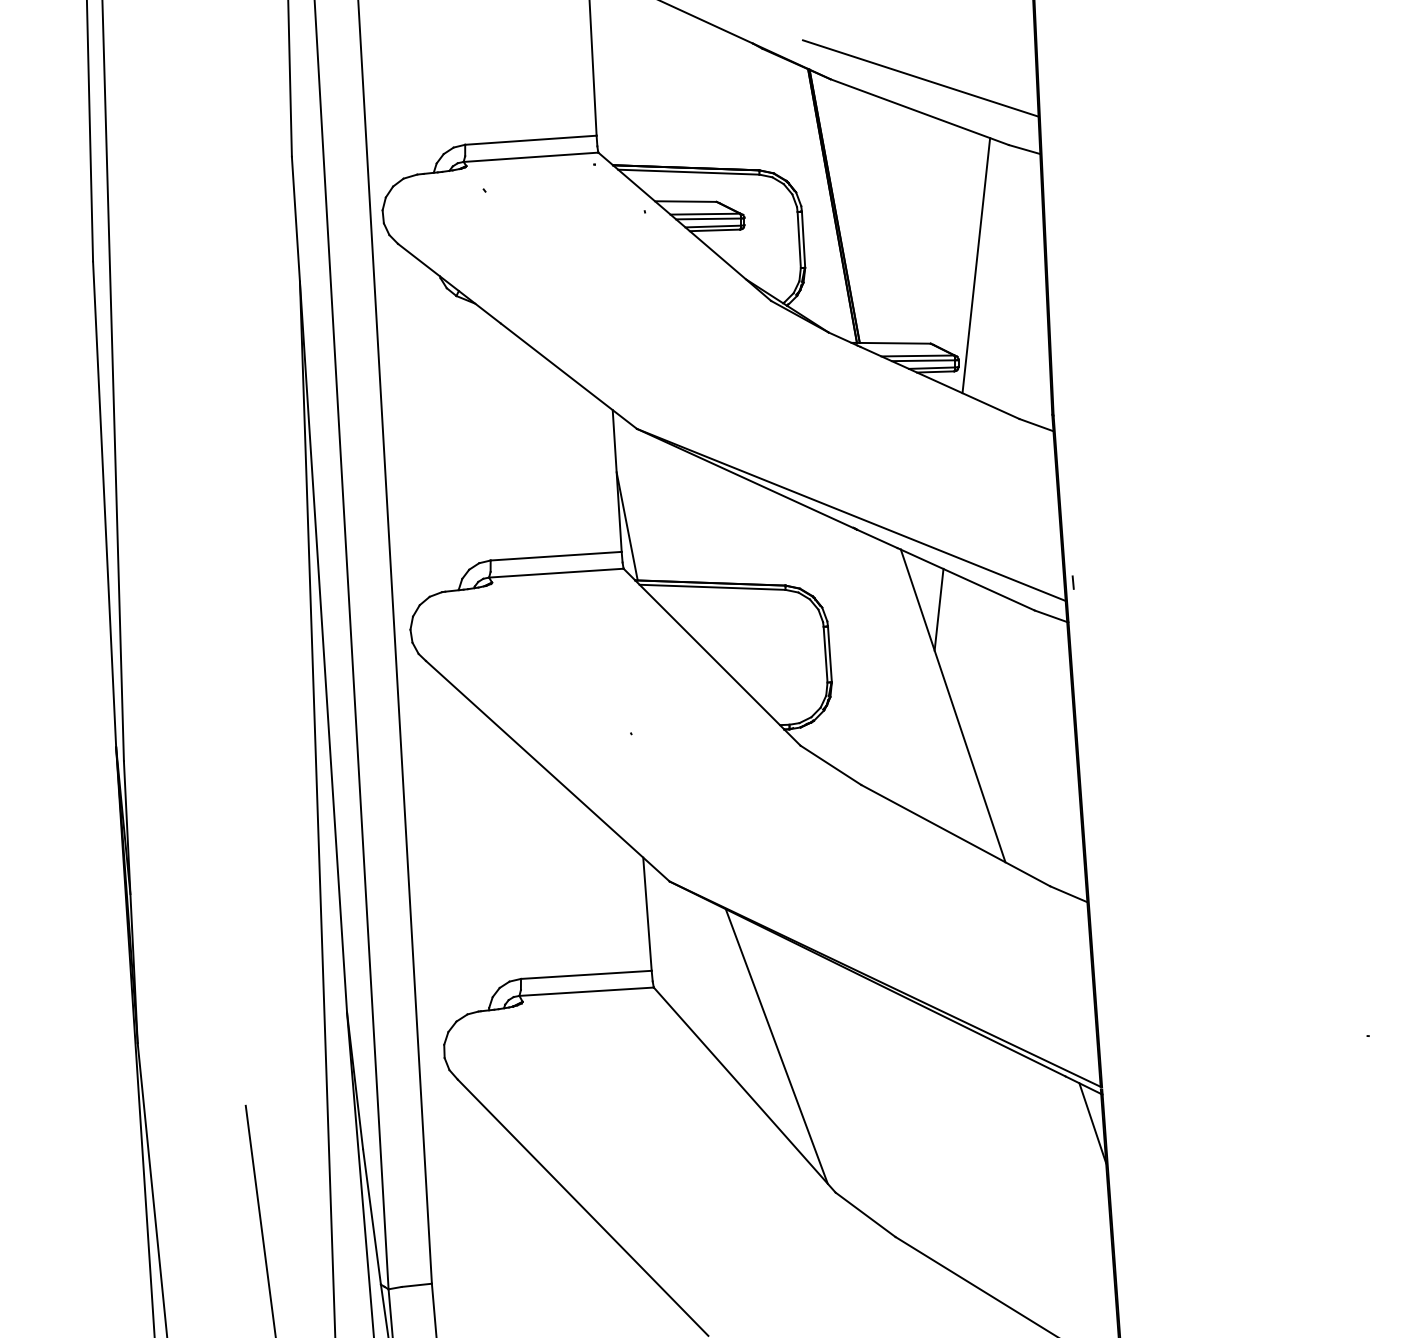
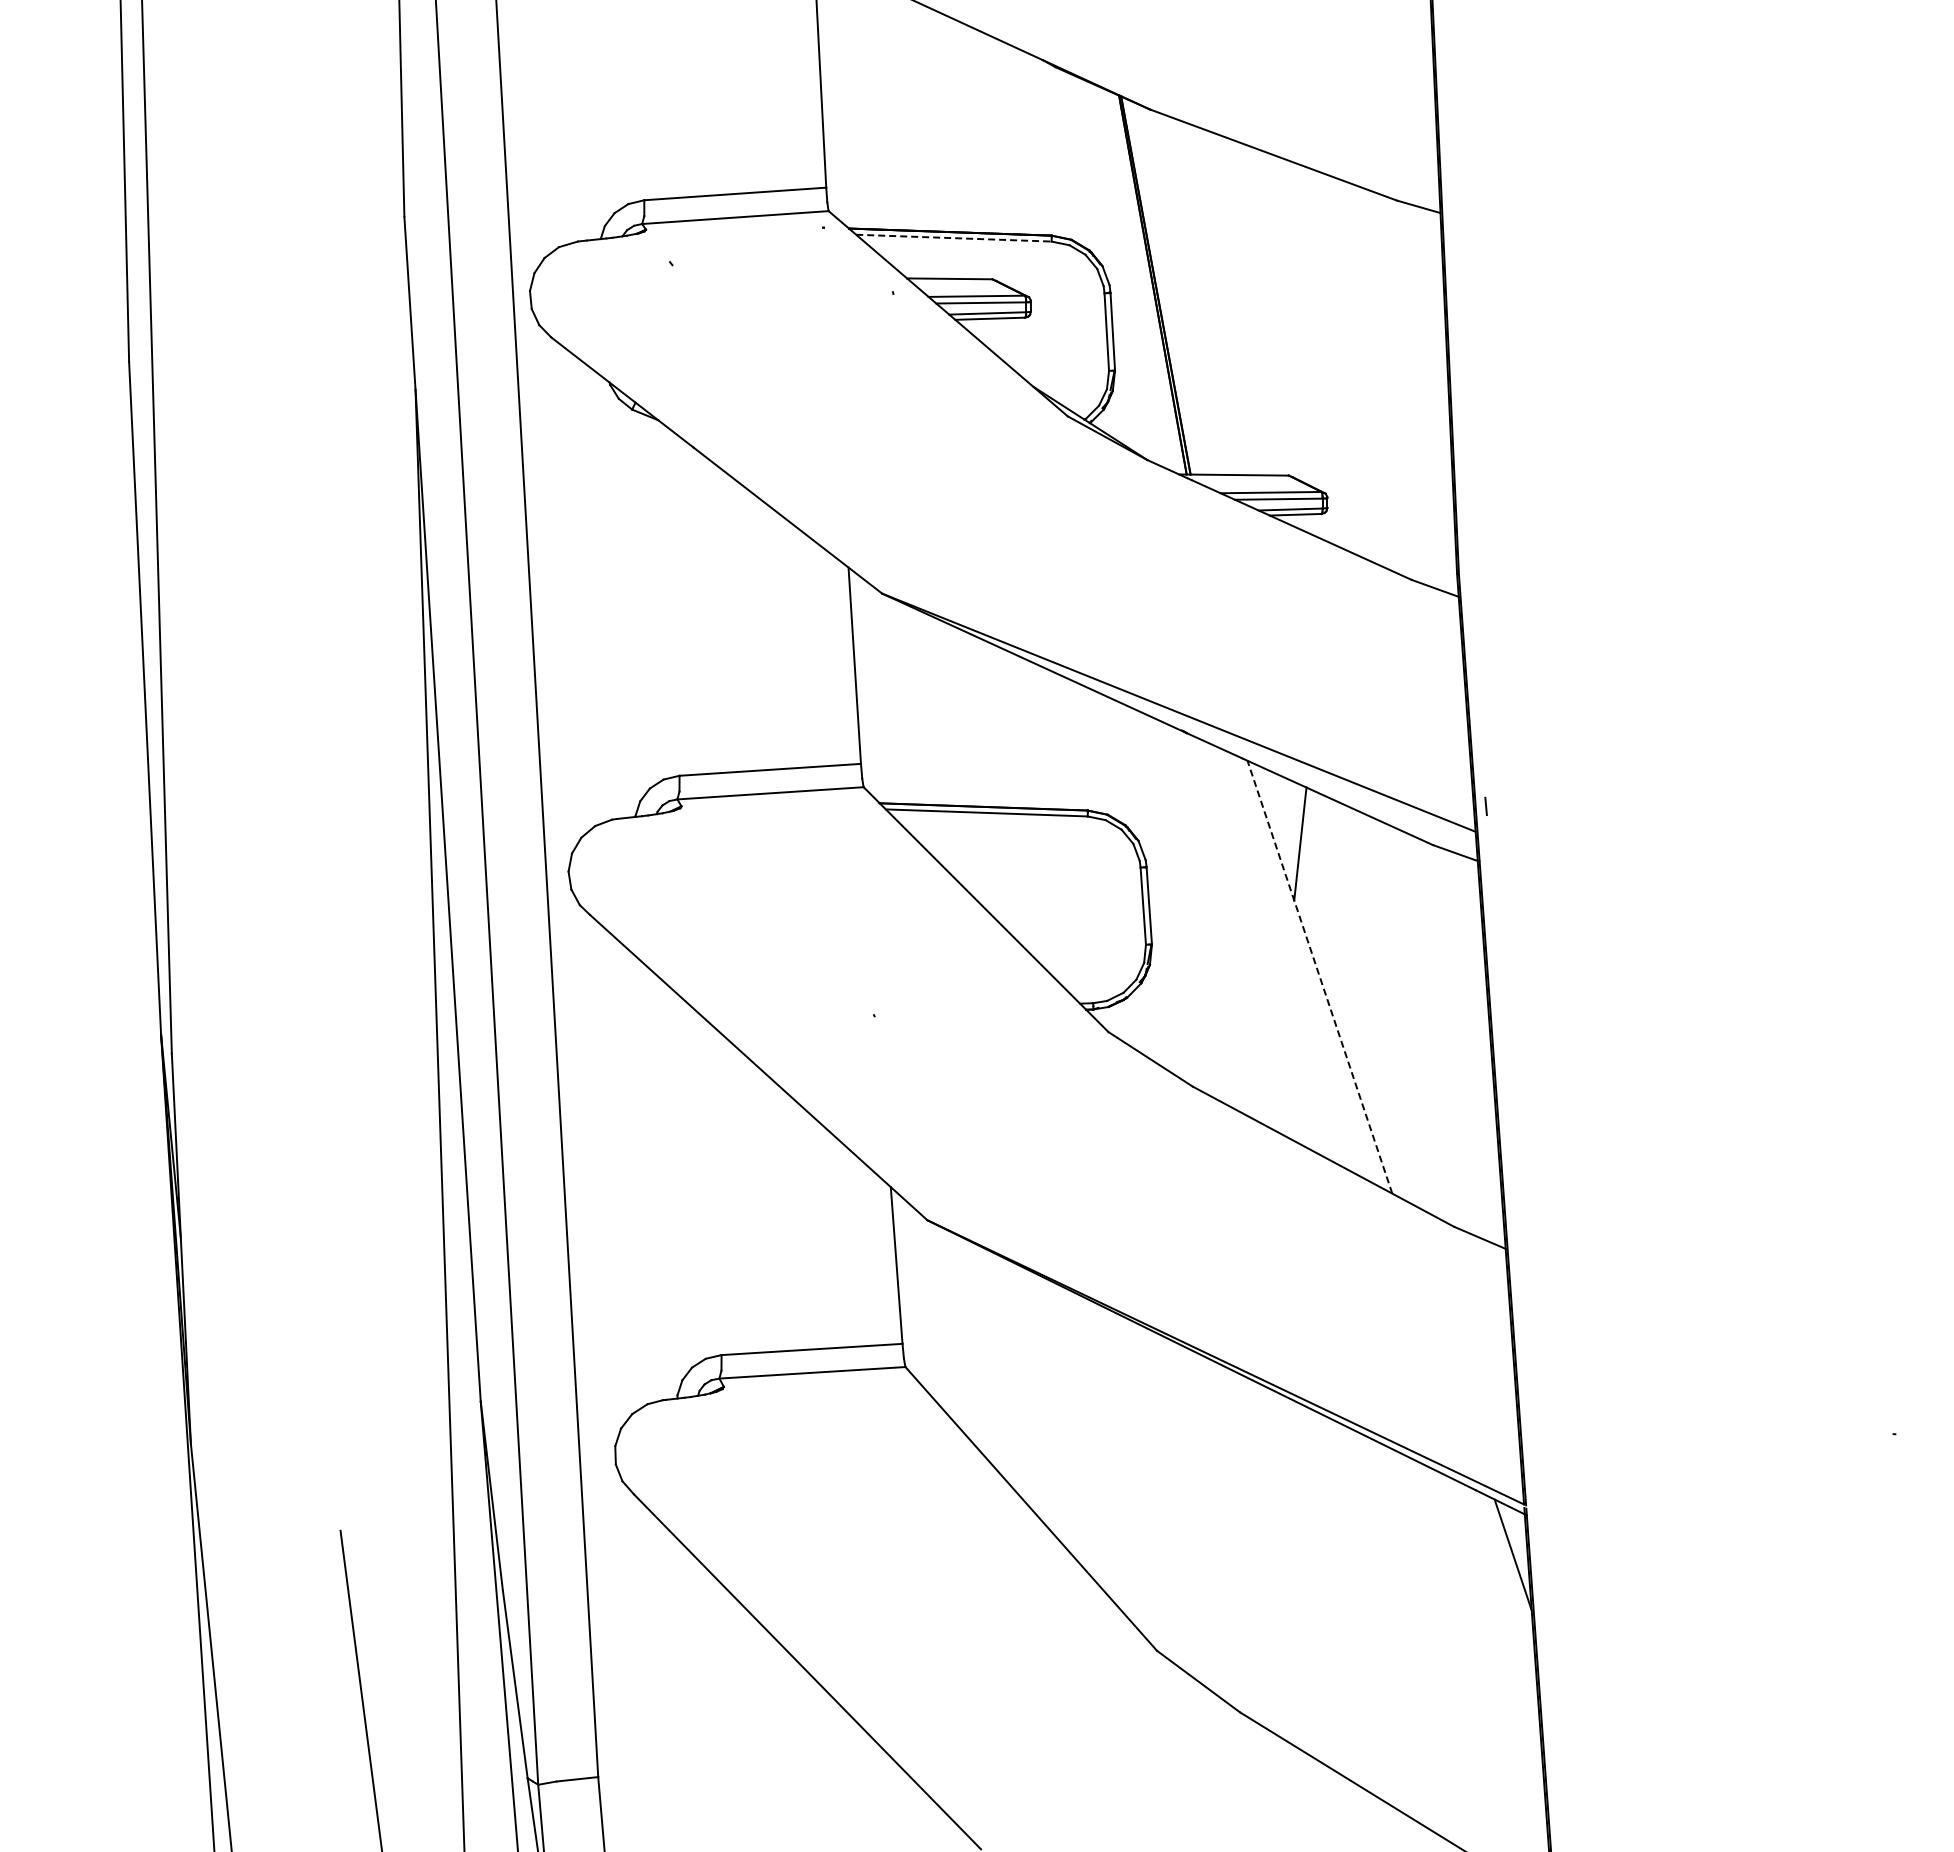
line: (920, 78) -> (1274, 108), removed
line: (688, 172) -> (953, 238), solid -> dashed
line: (976, 265) -> (1351, 367), removed
line: (627, 526) -> (868, 728), removed
line: (952, 705) -> (1319, 976), solid -> dashed
line: (776, 1046) -> (1075, 1448), removed

